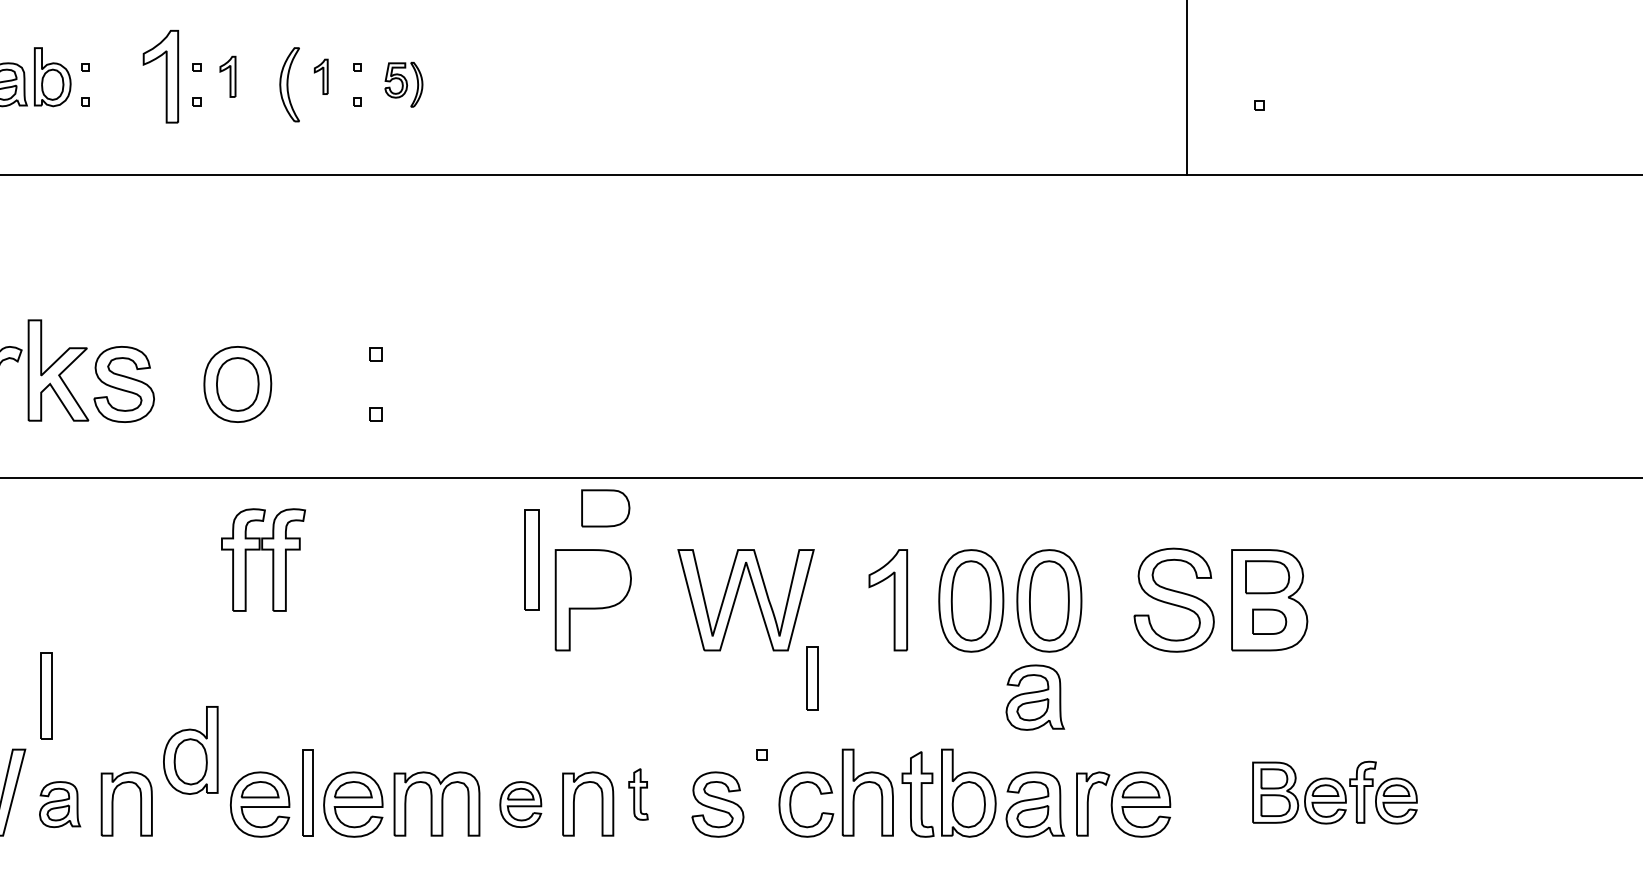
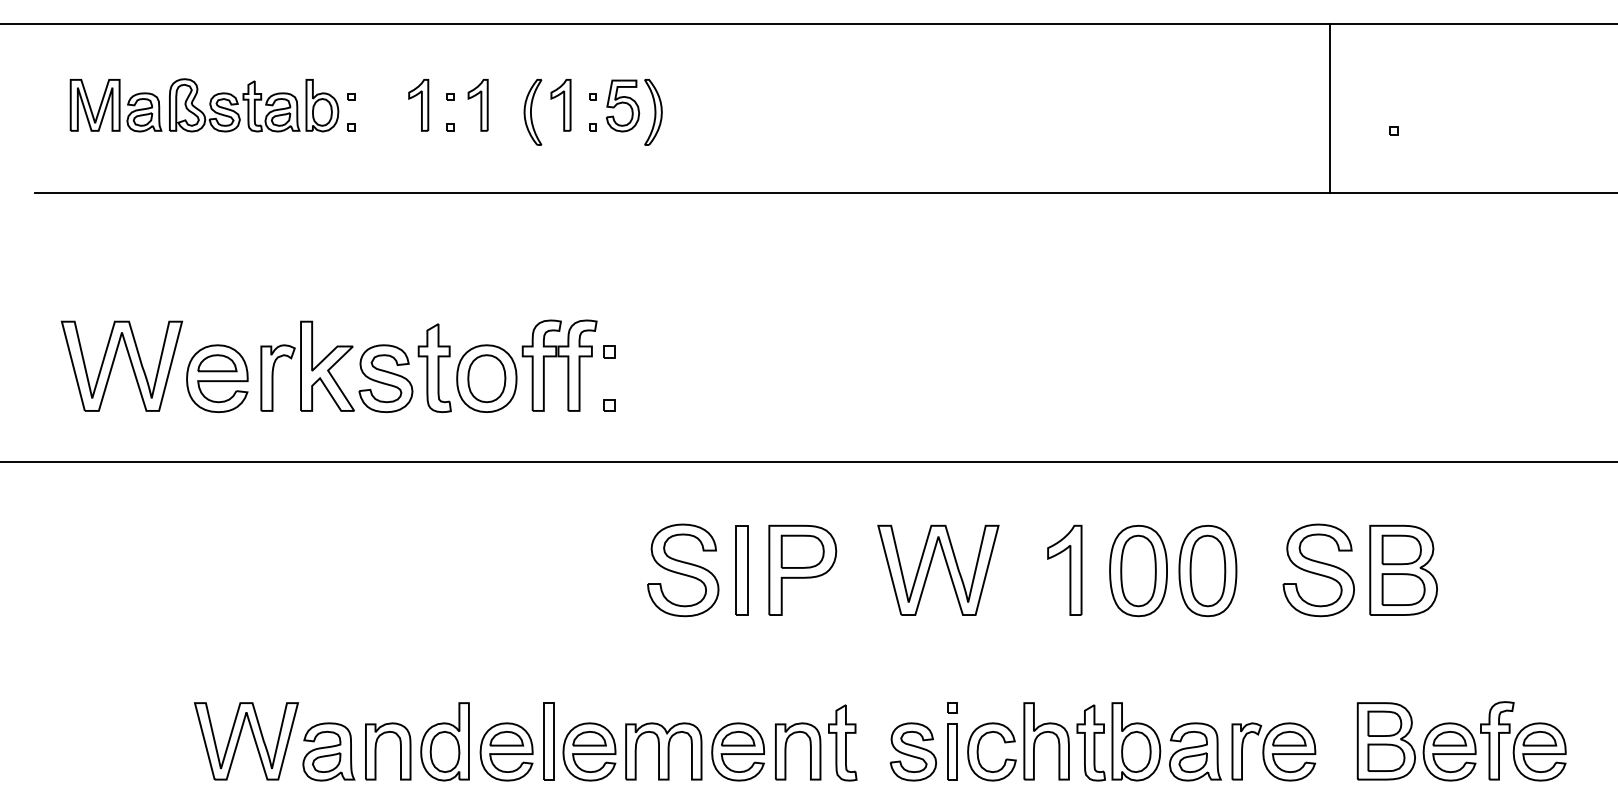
part: (160, 76) -> (418, 105), size x0.62
part: (227, 76) -> (477, 105), size x1.43
part: (320, 76) -> (560, 105), size x1.67
part: (403, 84) -> (634, 112), size x1.67
part: (178, 371) -> (434, 367), added
part: (605, 508) -> (802, 551), moved
part: (263, 550) -> (559, 357), moved
part: (531, 559) -> (741, 570), moved
part: (459, 600) -> (683, 570), added
part: (1269, 621) -> (1403, 589), size x1.43
part: (812, 678) -> (952, 751), moved
part: (46, 696) -> (316, 655), removed
part: (1035, 697) -> (1195, 656), removed
part: (190, 750) -> (444, 741), moved
part: (1334, 792) -> (1461, 741), size x1.43
part: (638, 793) -> (842, 742), size x1.67
part: (59, 804) -> (328, 751), size x1.43
part: (521, 804) -> (738, 751), size x1.43

